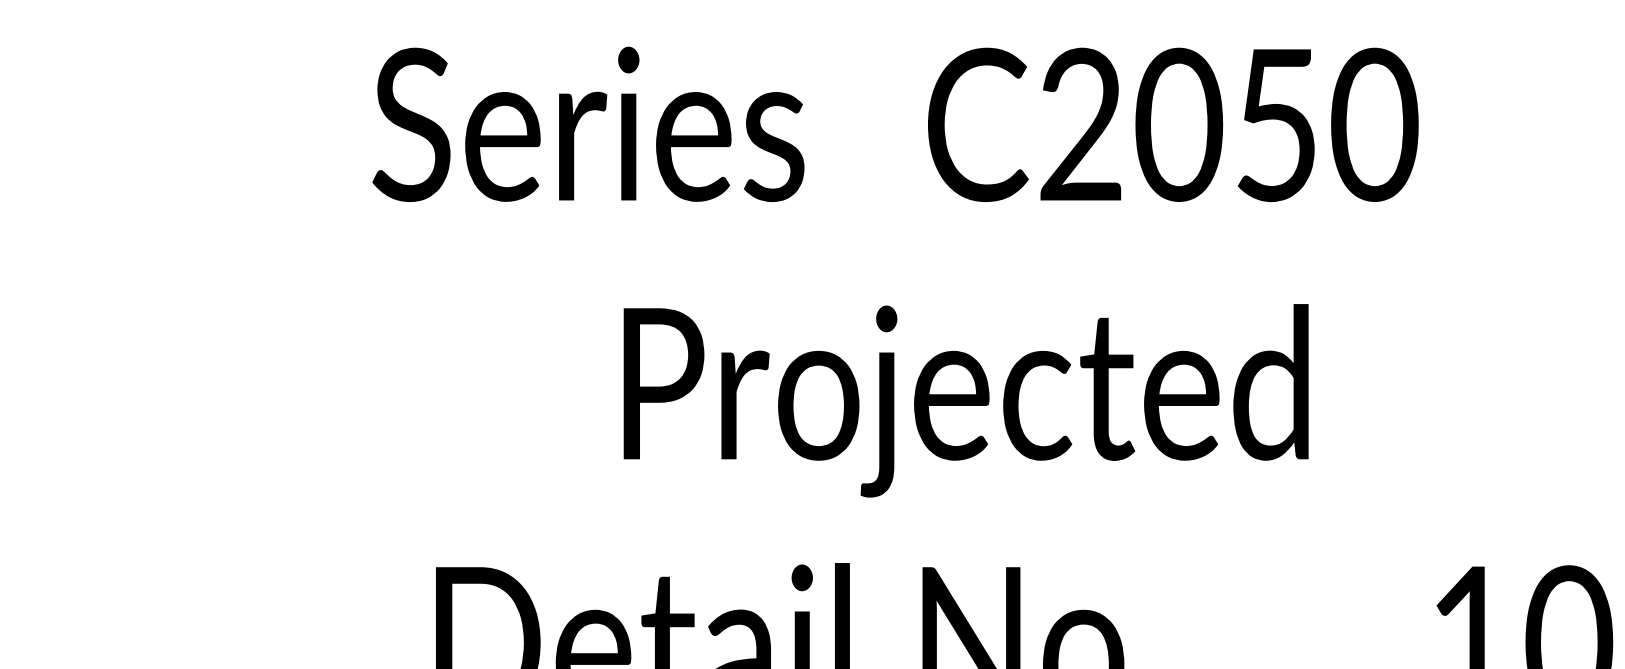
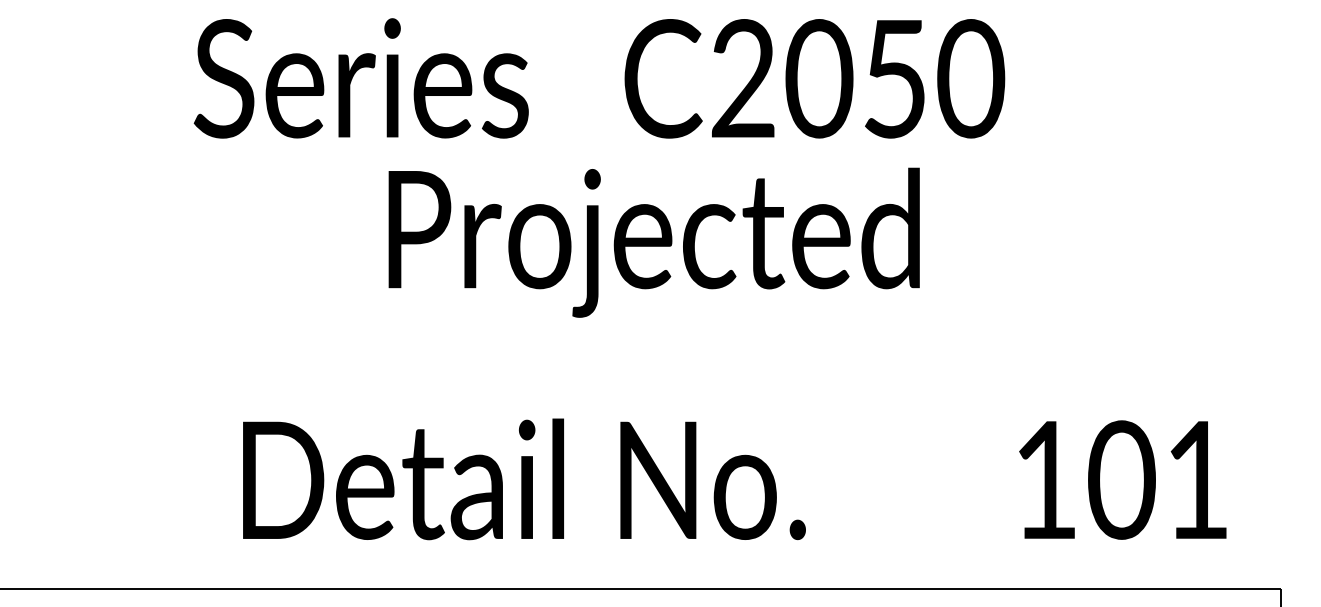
text: (965, 400) -> (653, 242), moved

